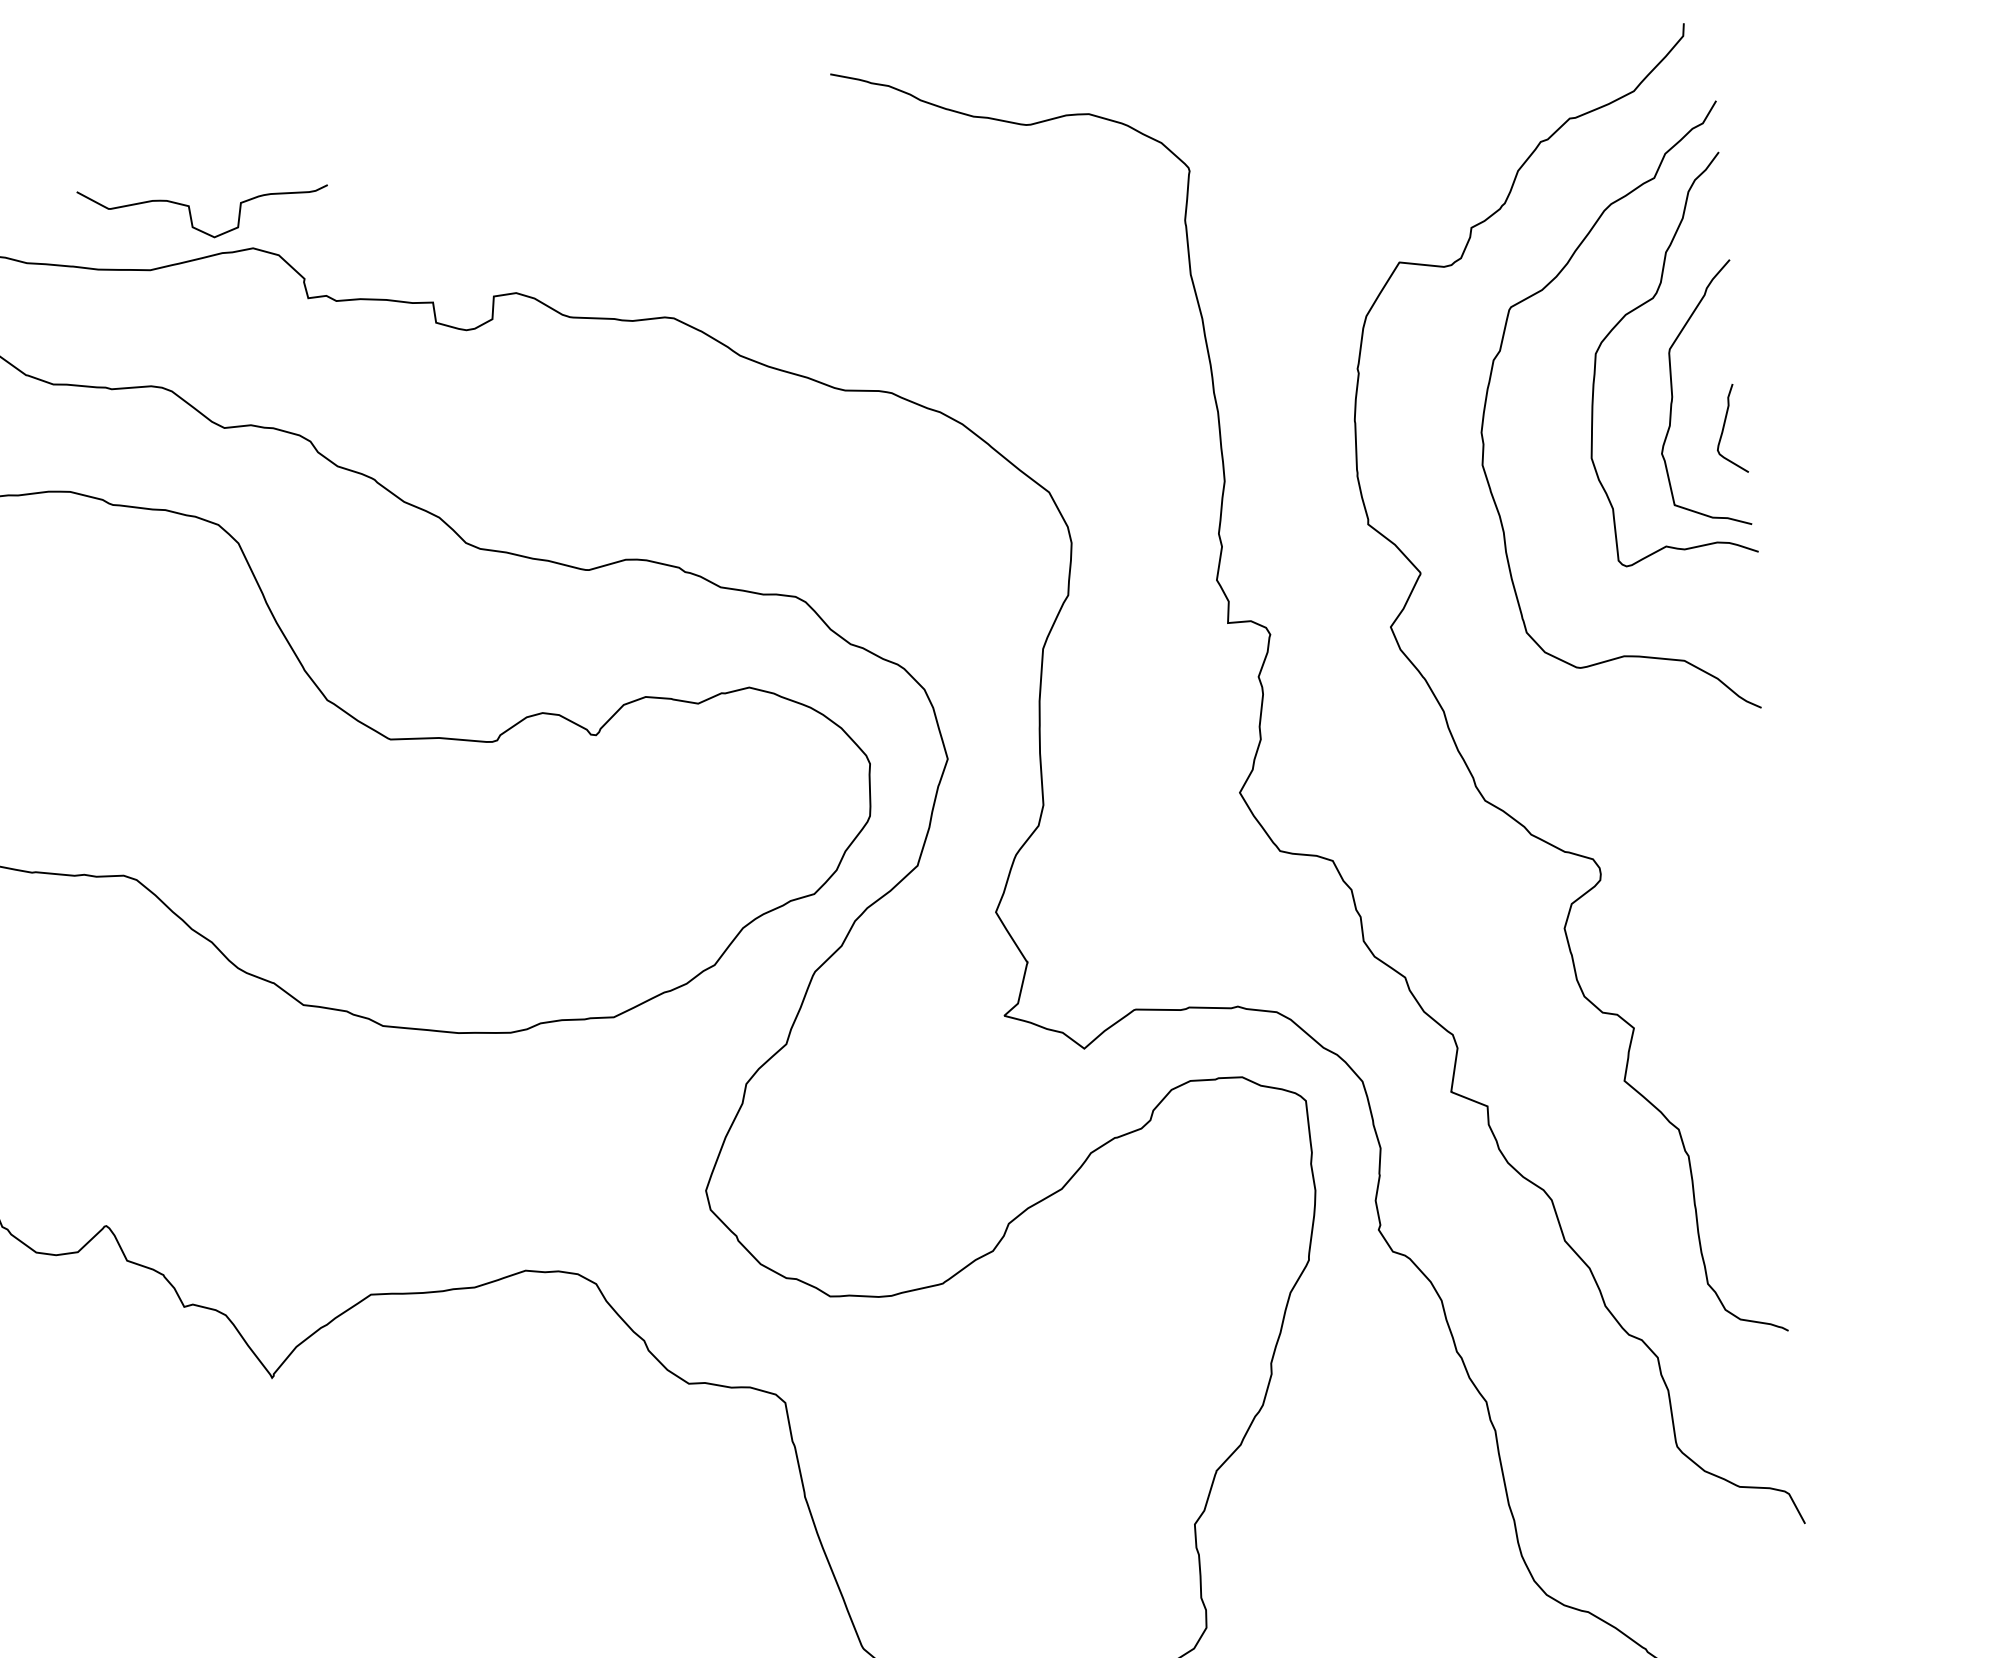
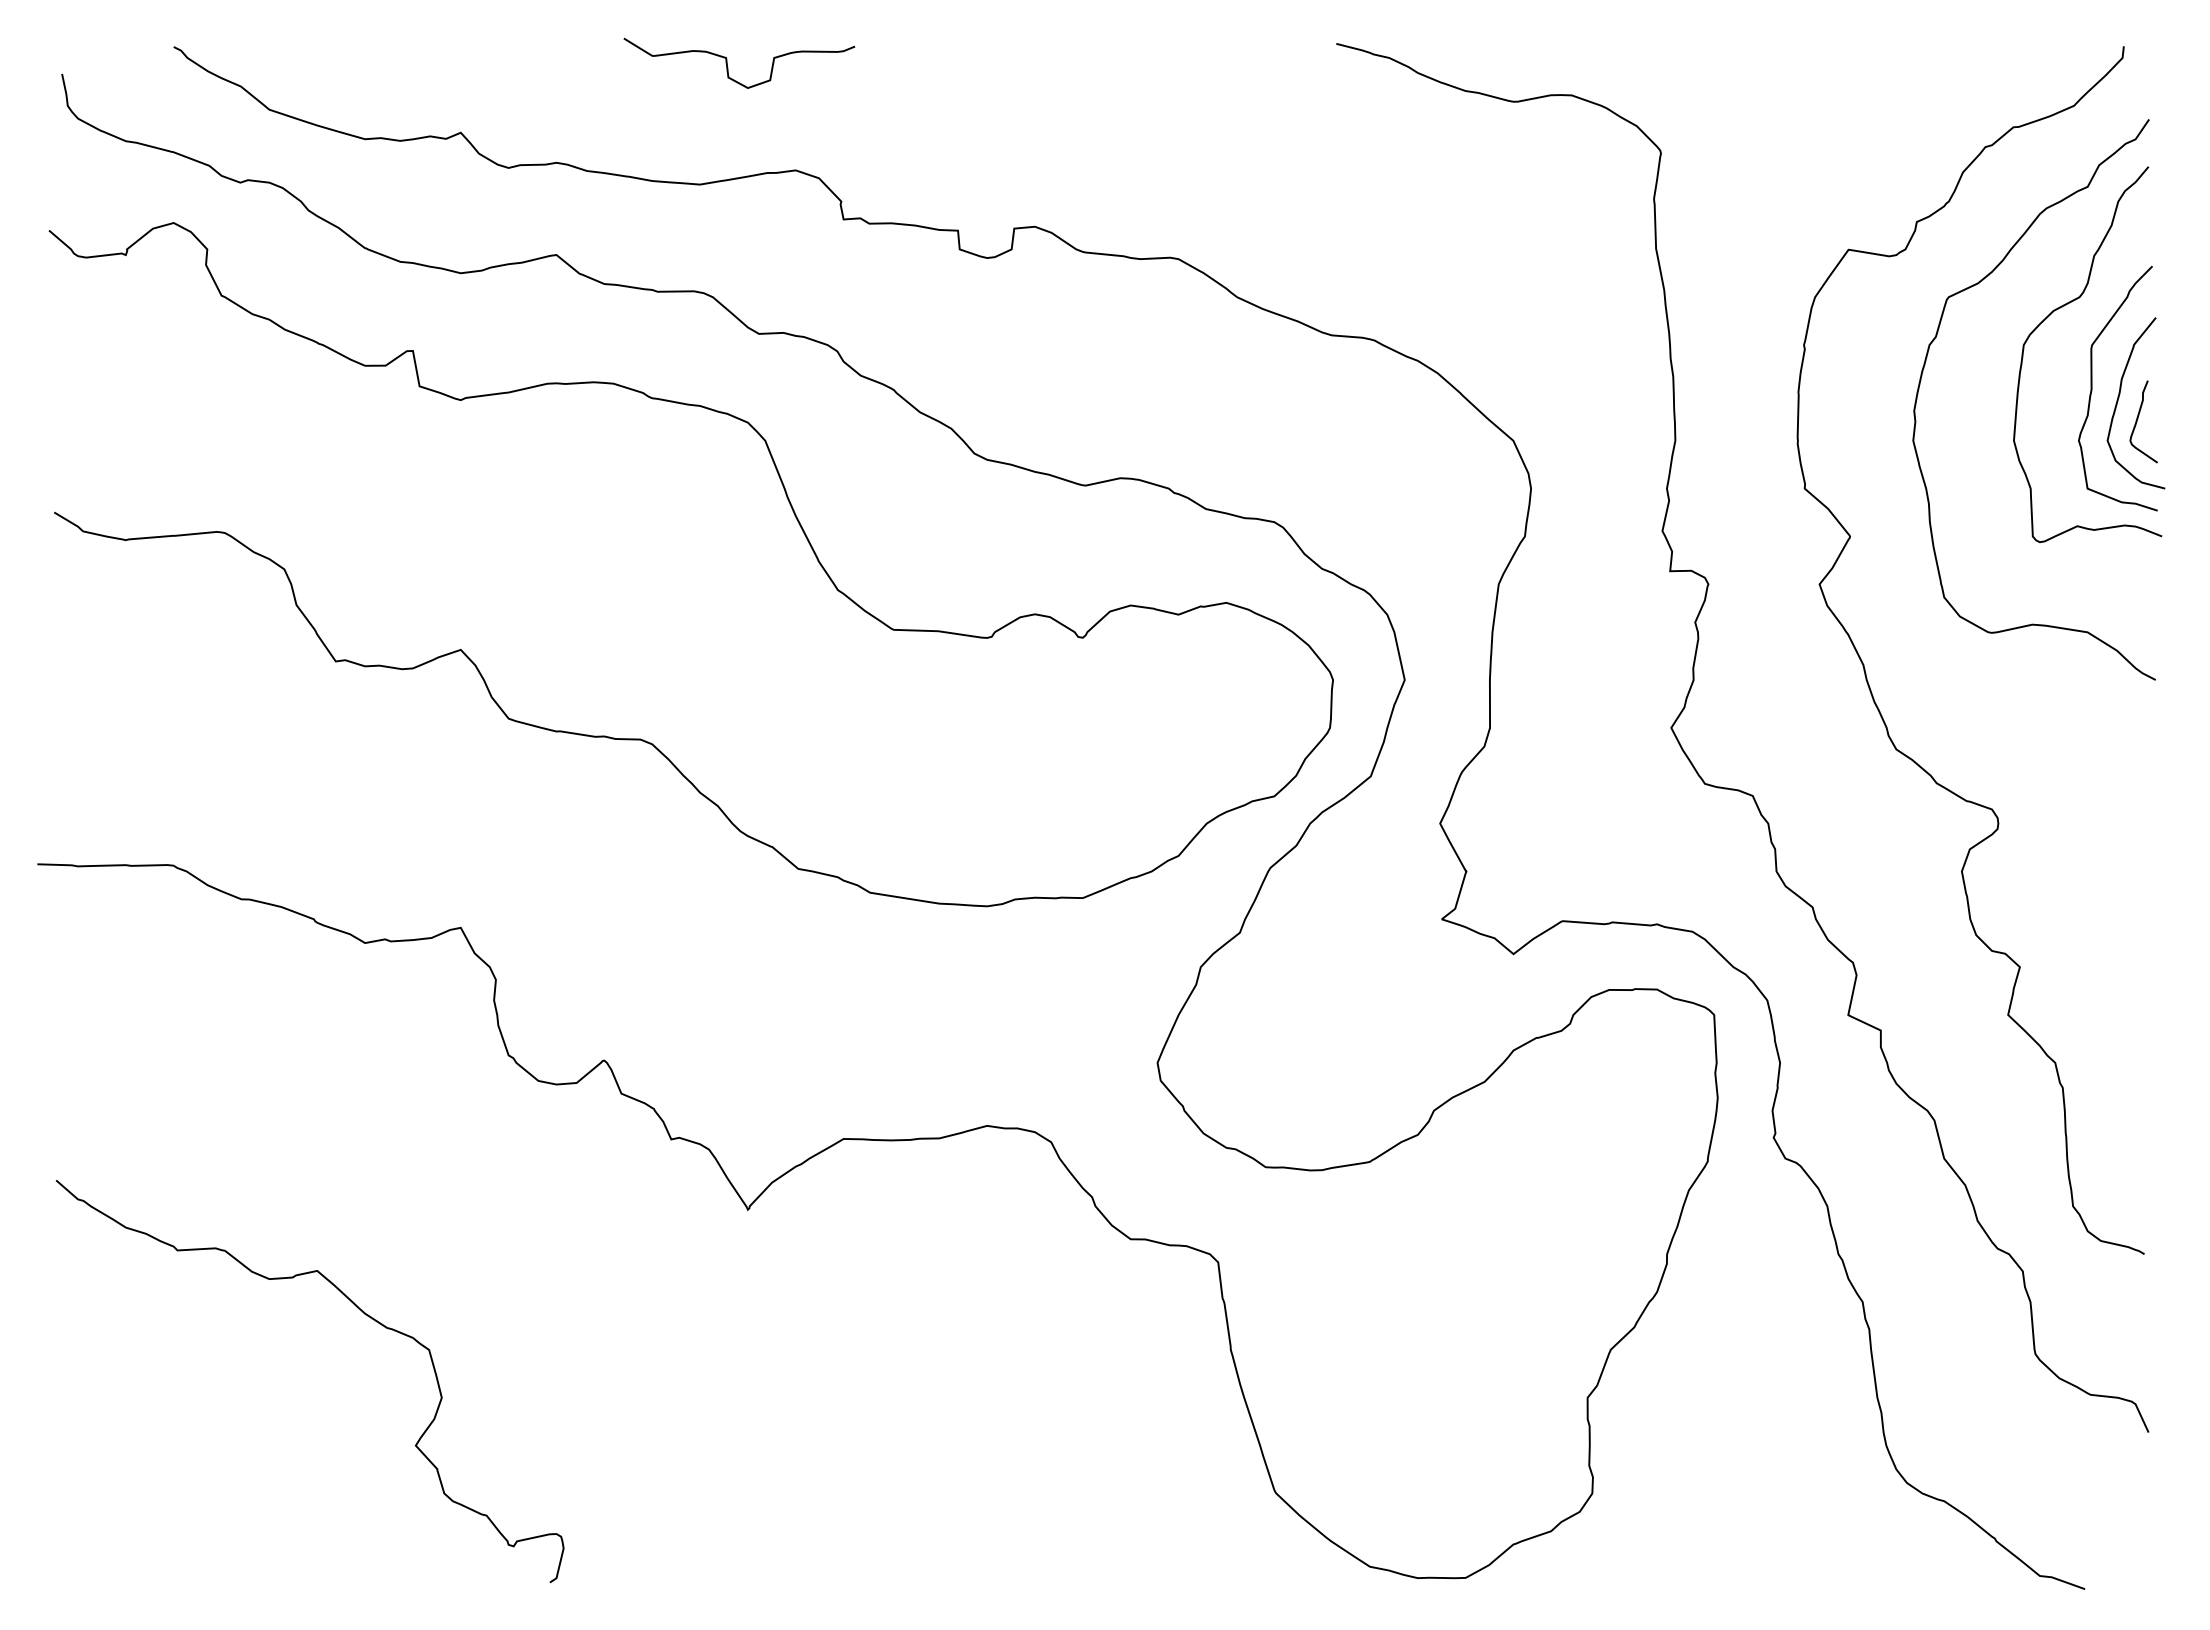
curve: (190, 211) -> (727, 62), moved
curve: (1703, 405) -> (2119, 398), added

